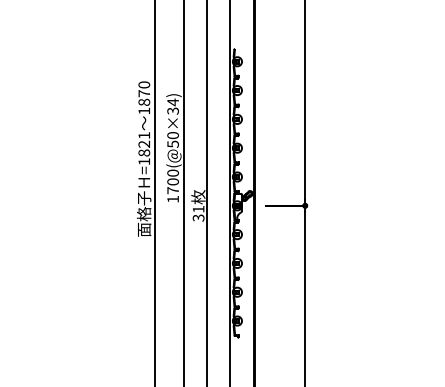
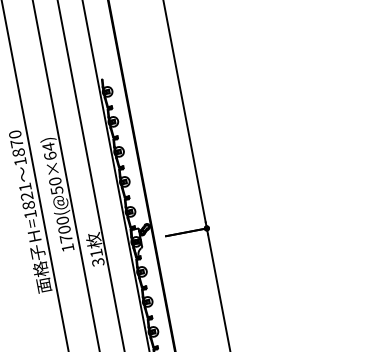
text: (172, 110) -> (49, 155), 1700(@50×34) -> 1700(@50×64)

